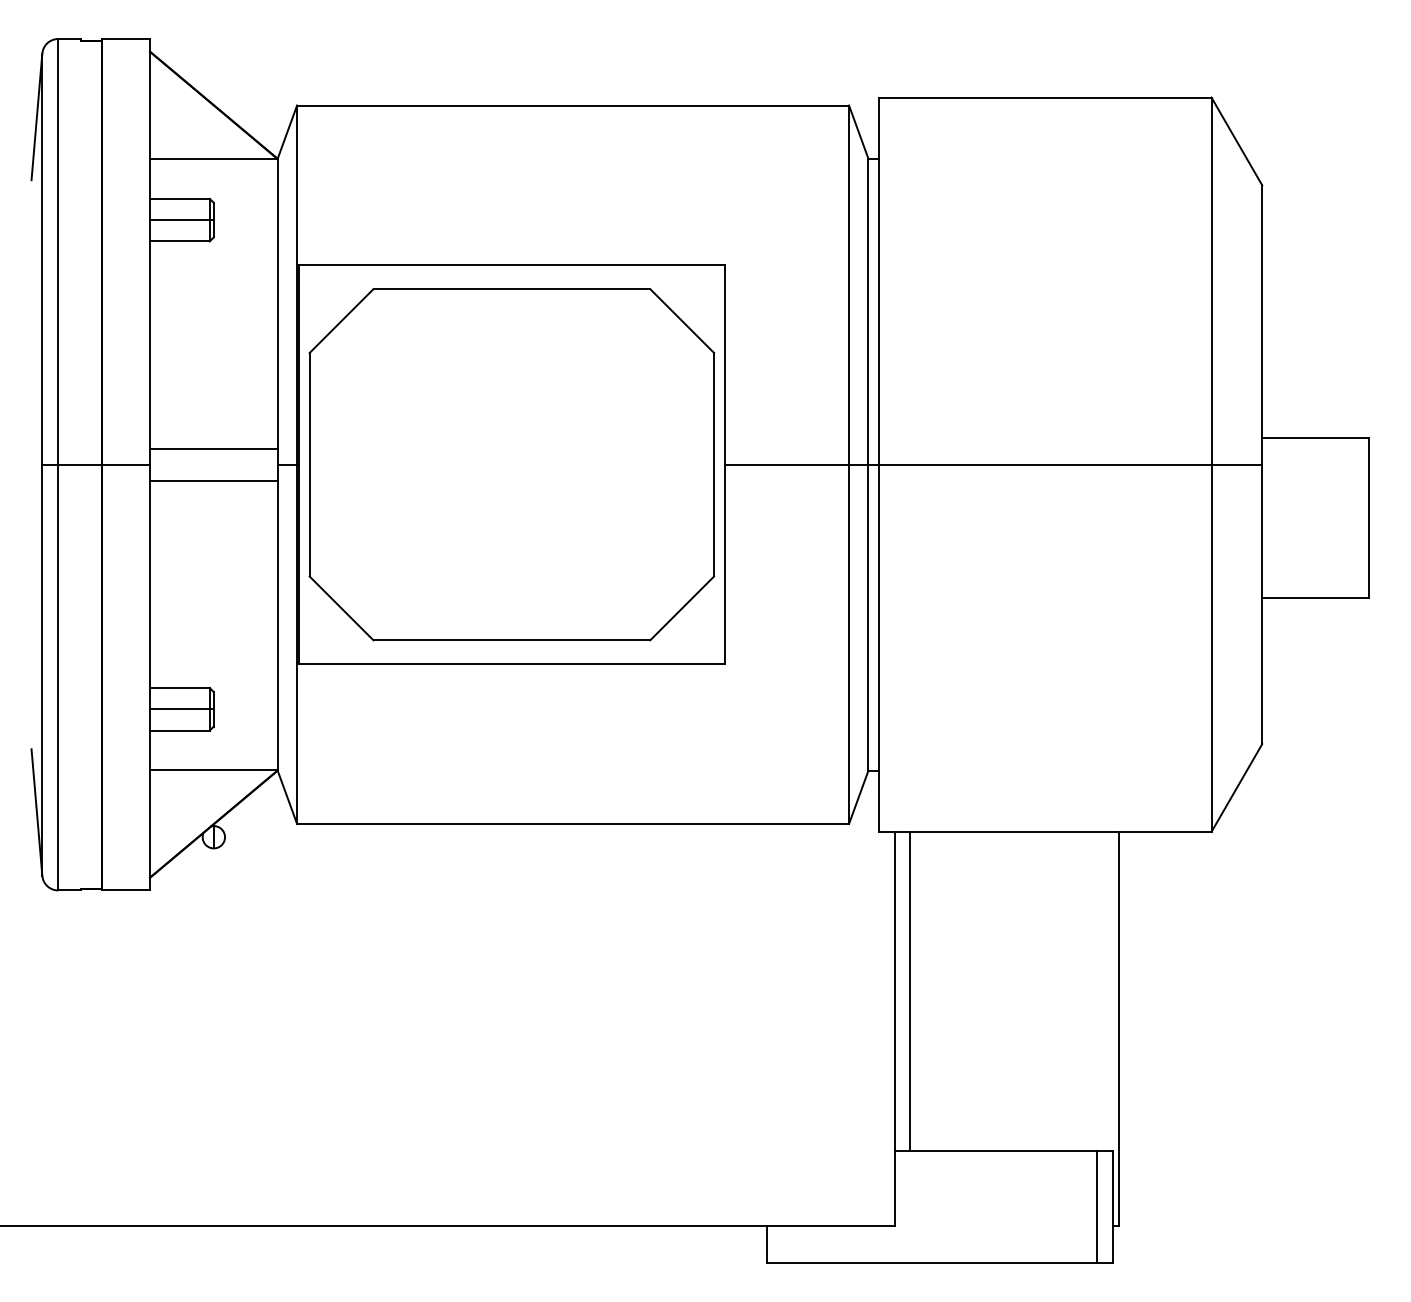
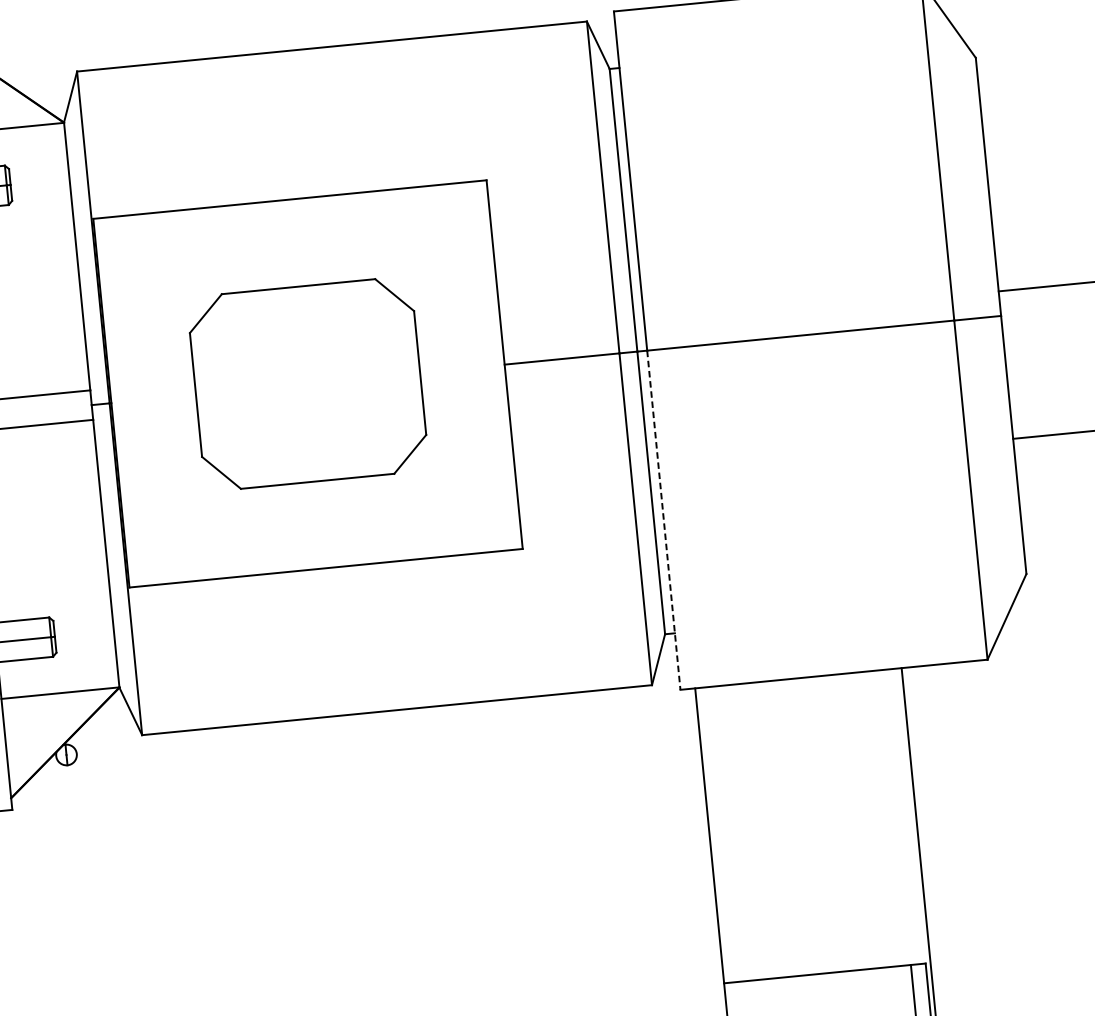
part: (511, 464) -> (307, 383), size x0.6
line: (879, 648) -> (664, 520), solid -> dashed
line: (910, 991) -> (723, 834), removed

